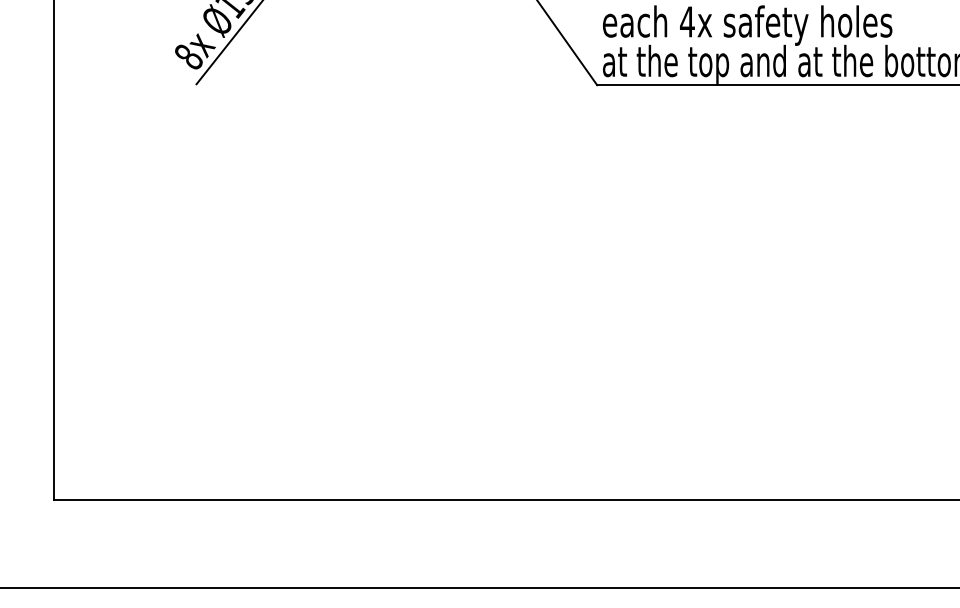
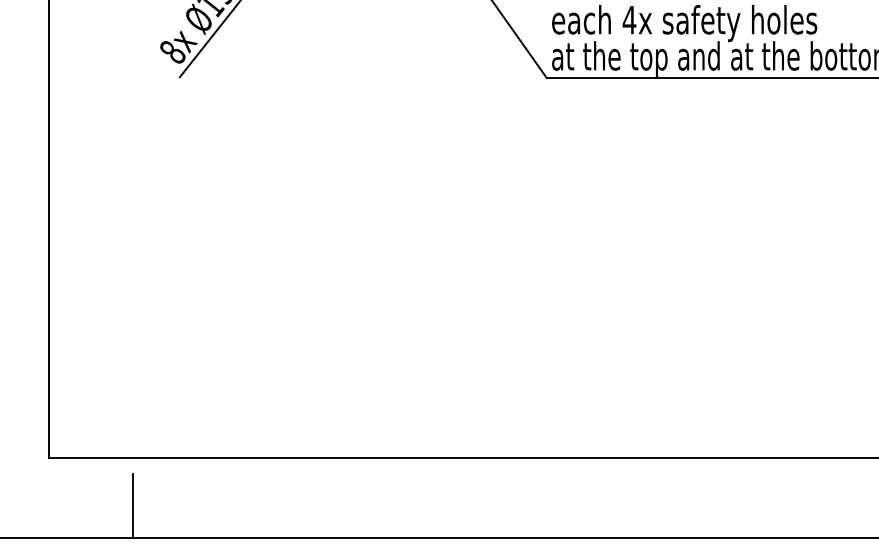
line: (144, 552) -> (132, 506), added

